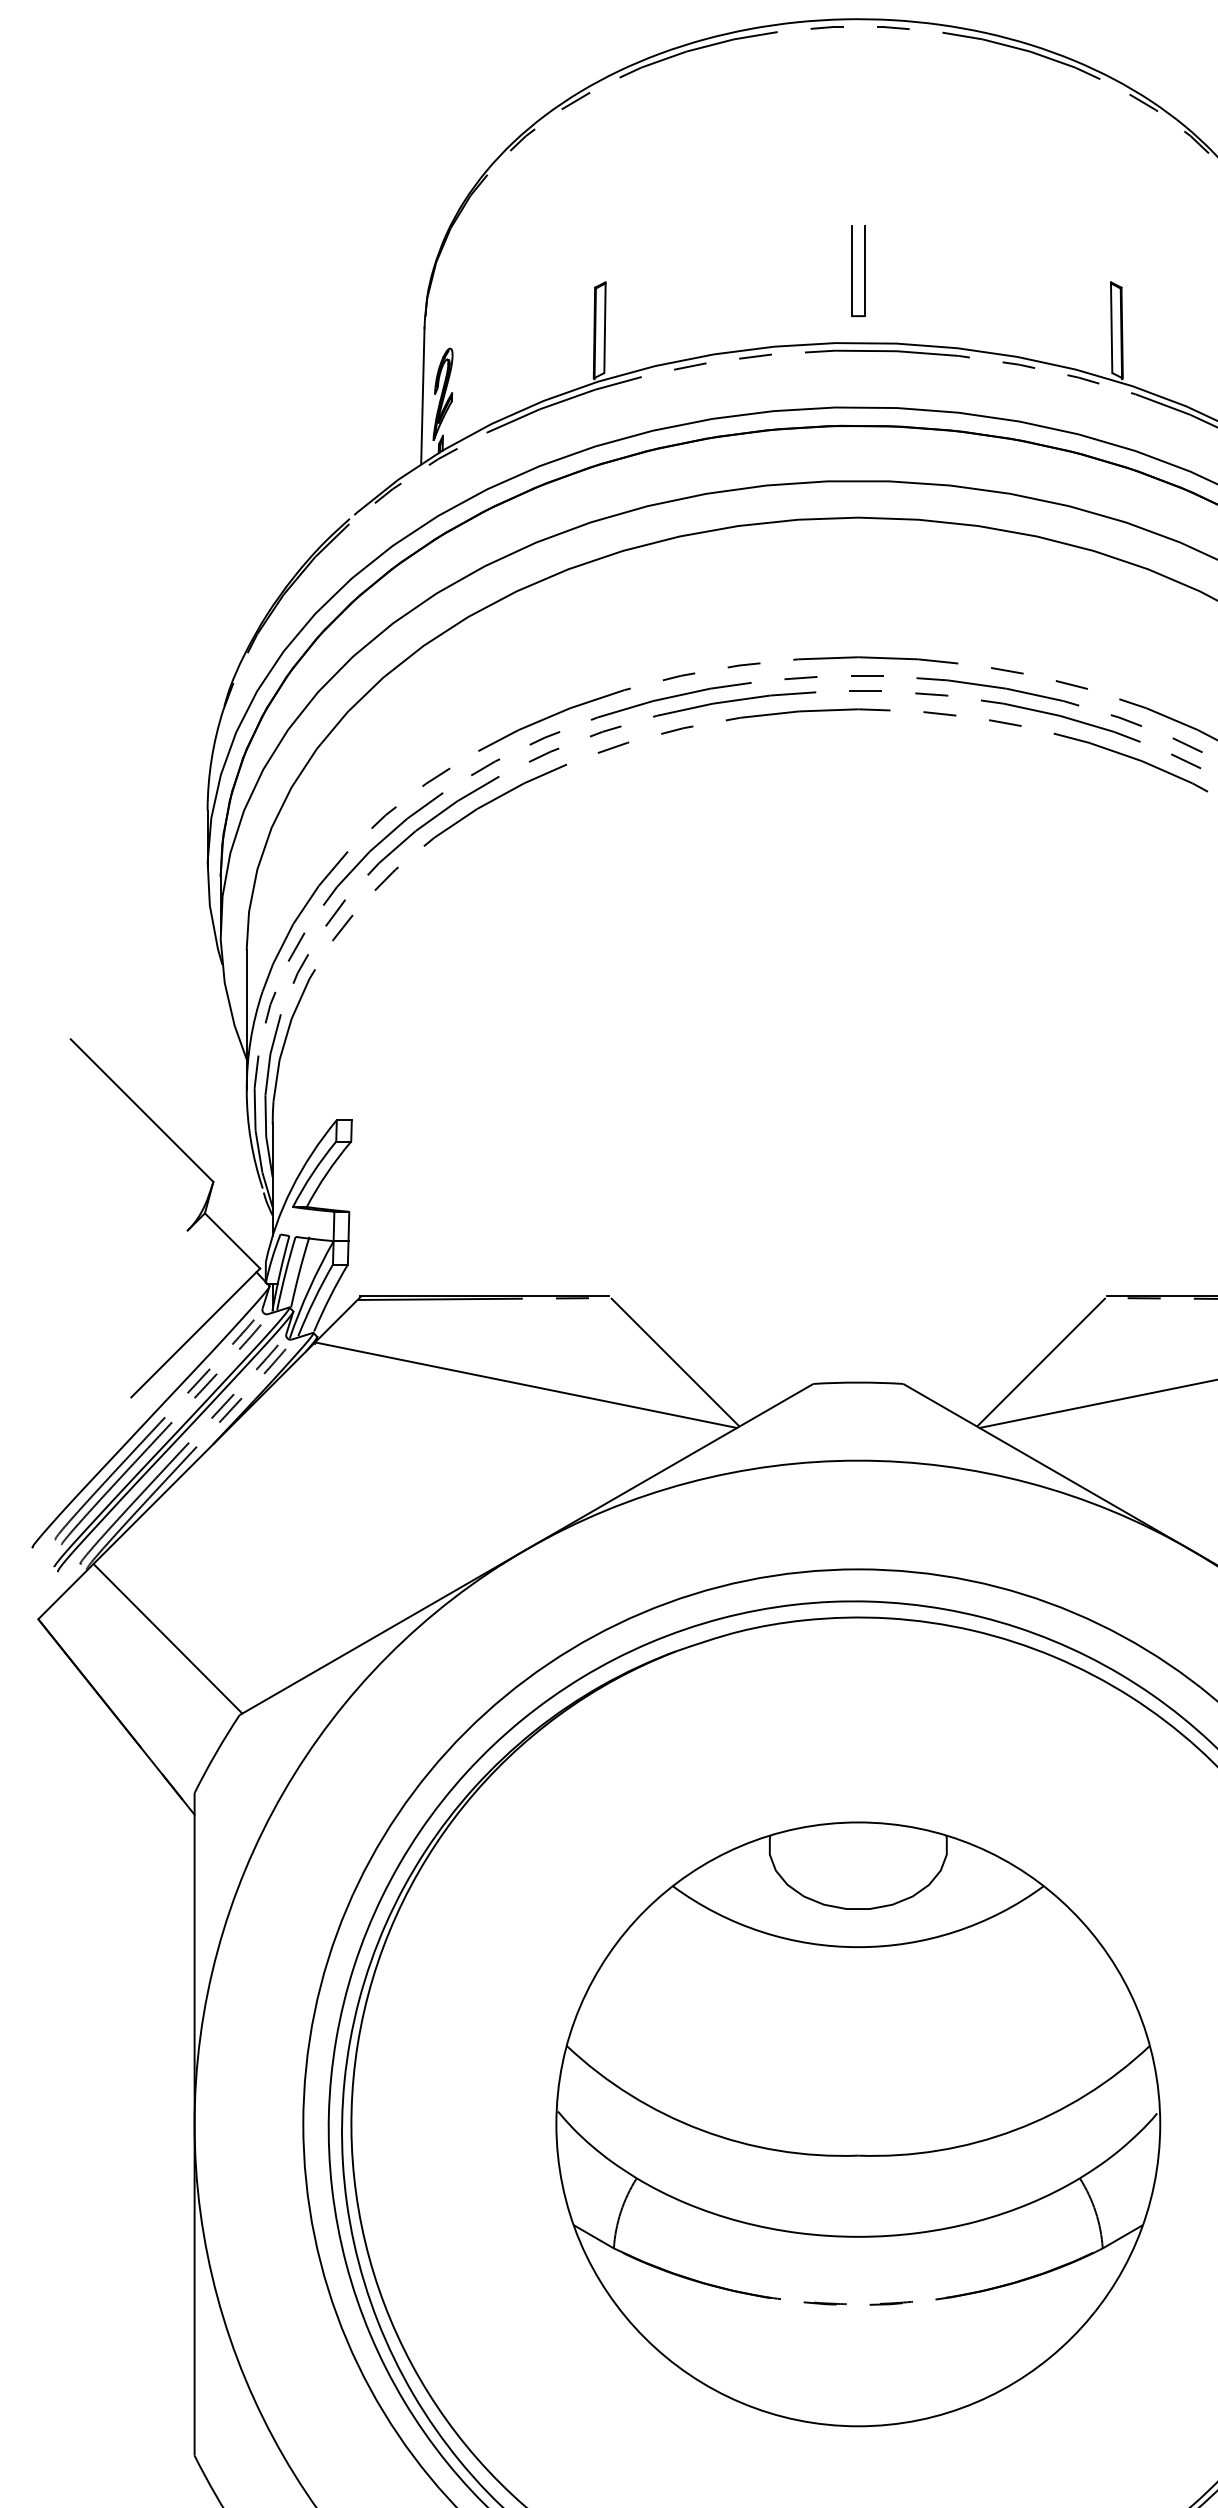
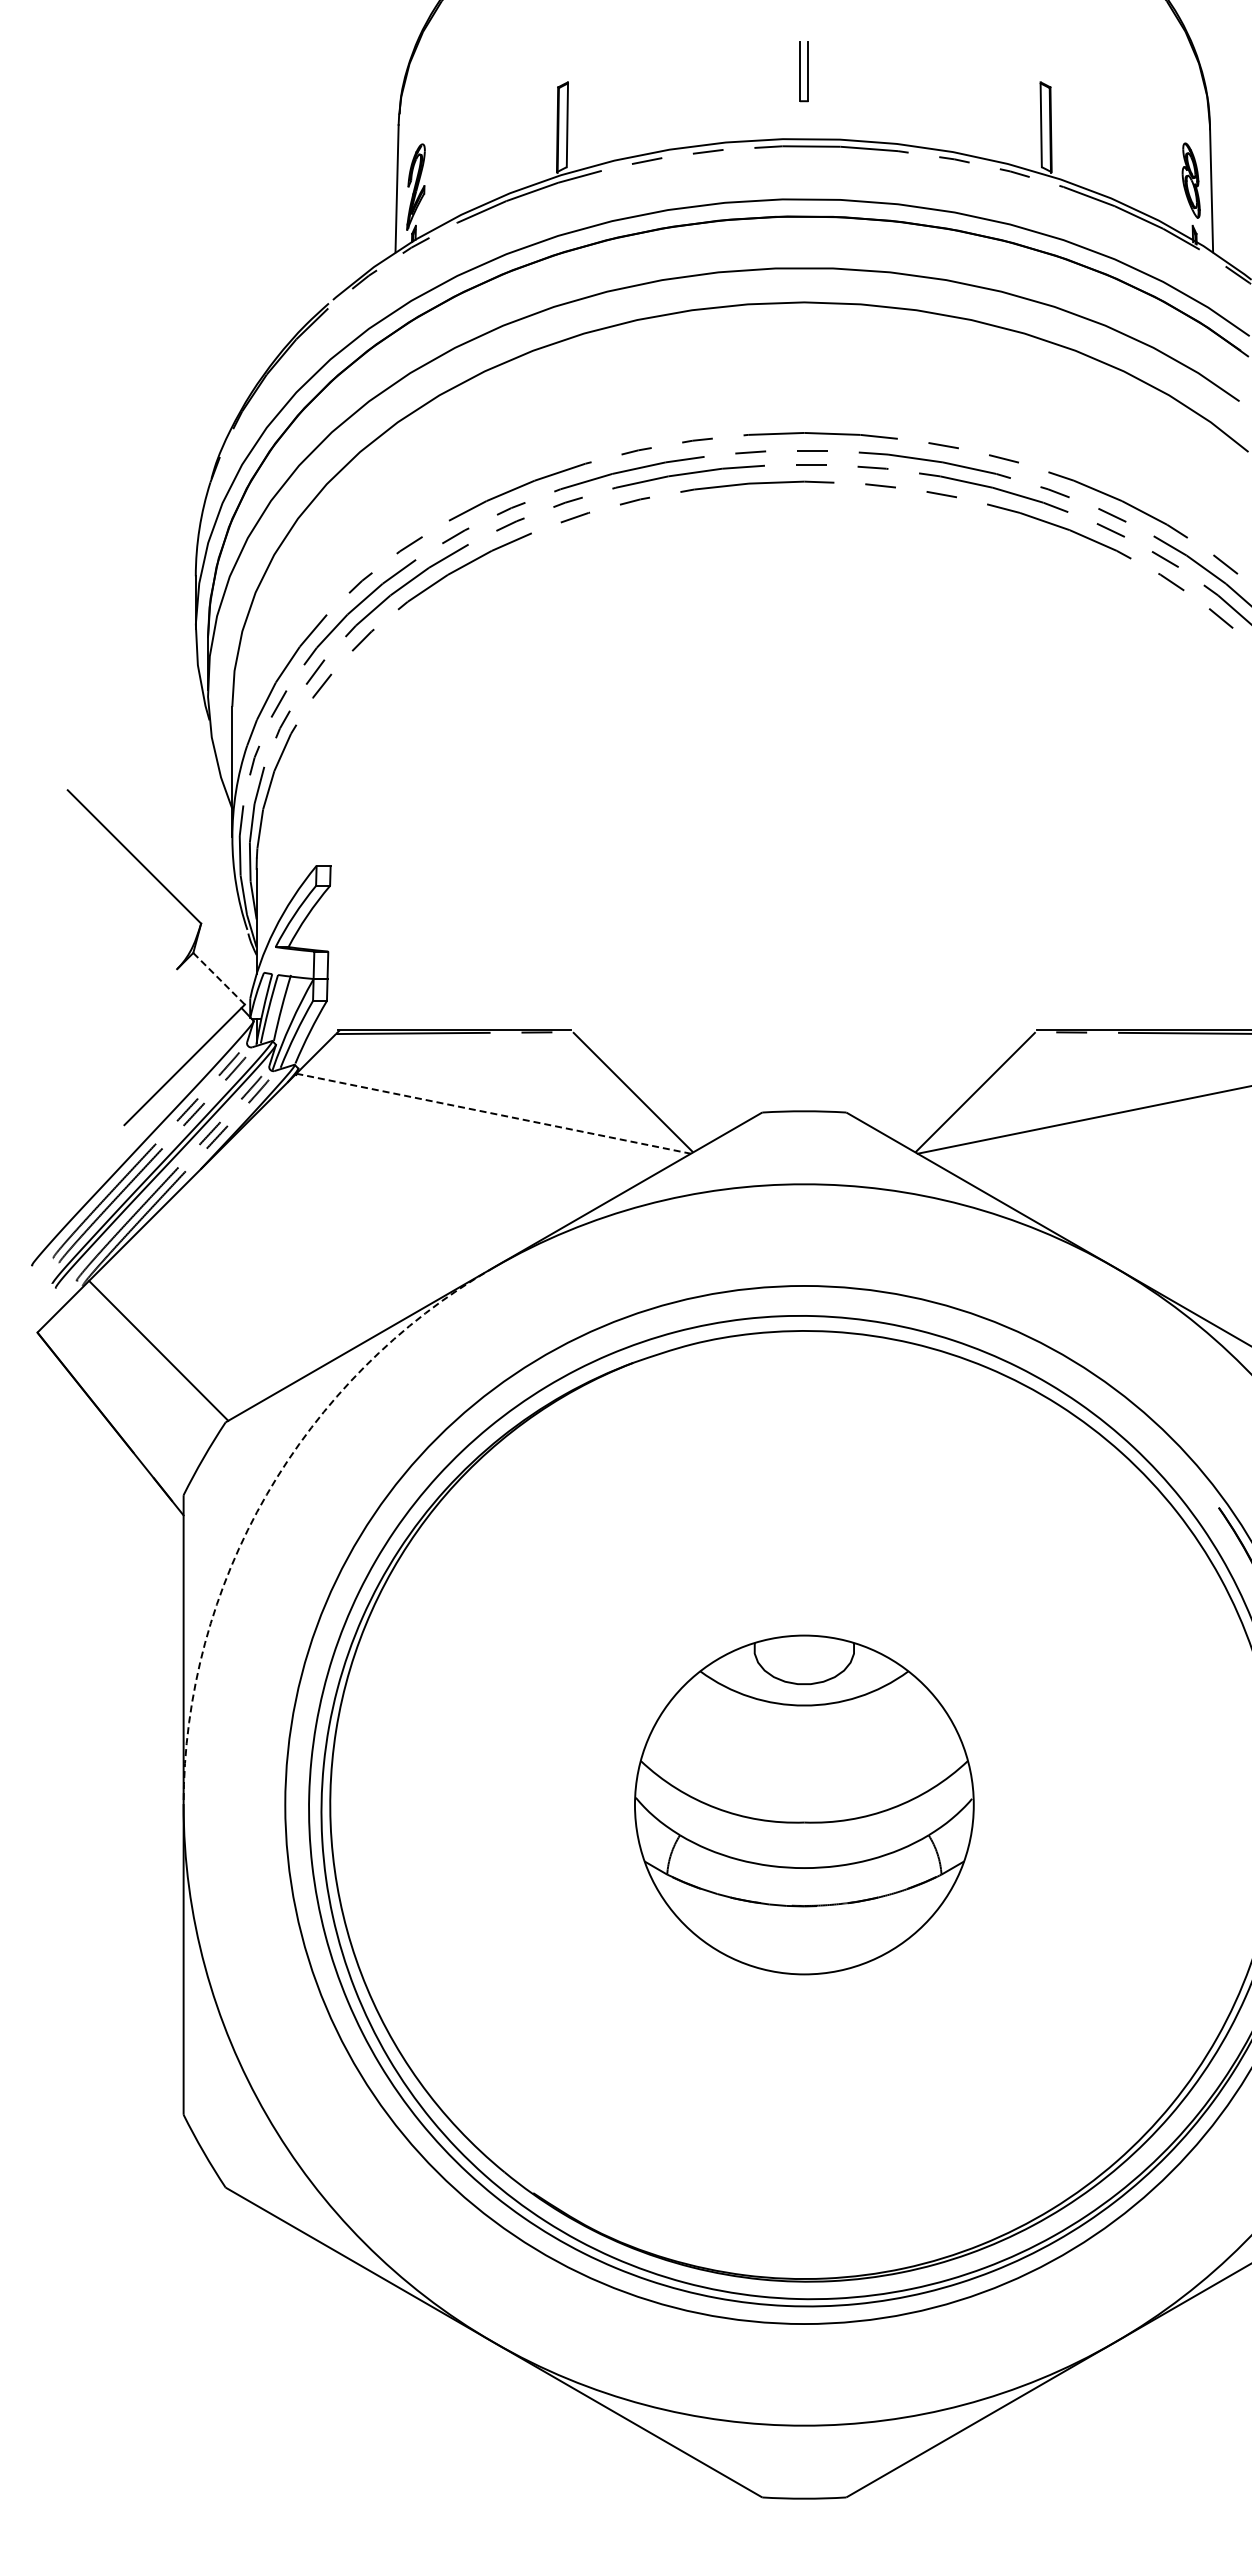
part: (857, 270) -> (803, 71), size x0.7
line: (232, 1240) -> (219, 978), solid -> dashed
line: (527, 1384) -> (494, 1113), solid -> dashed
arc: (283, 1792) -> (266, 1494), solid -> dashed
part: (858, 2123) -> (804, 1804), size x0.6

